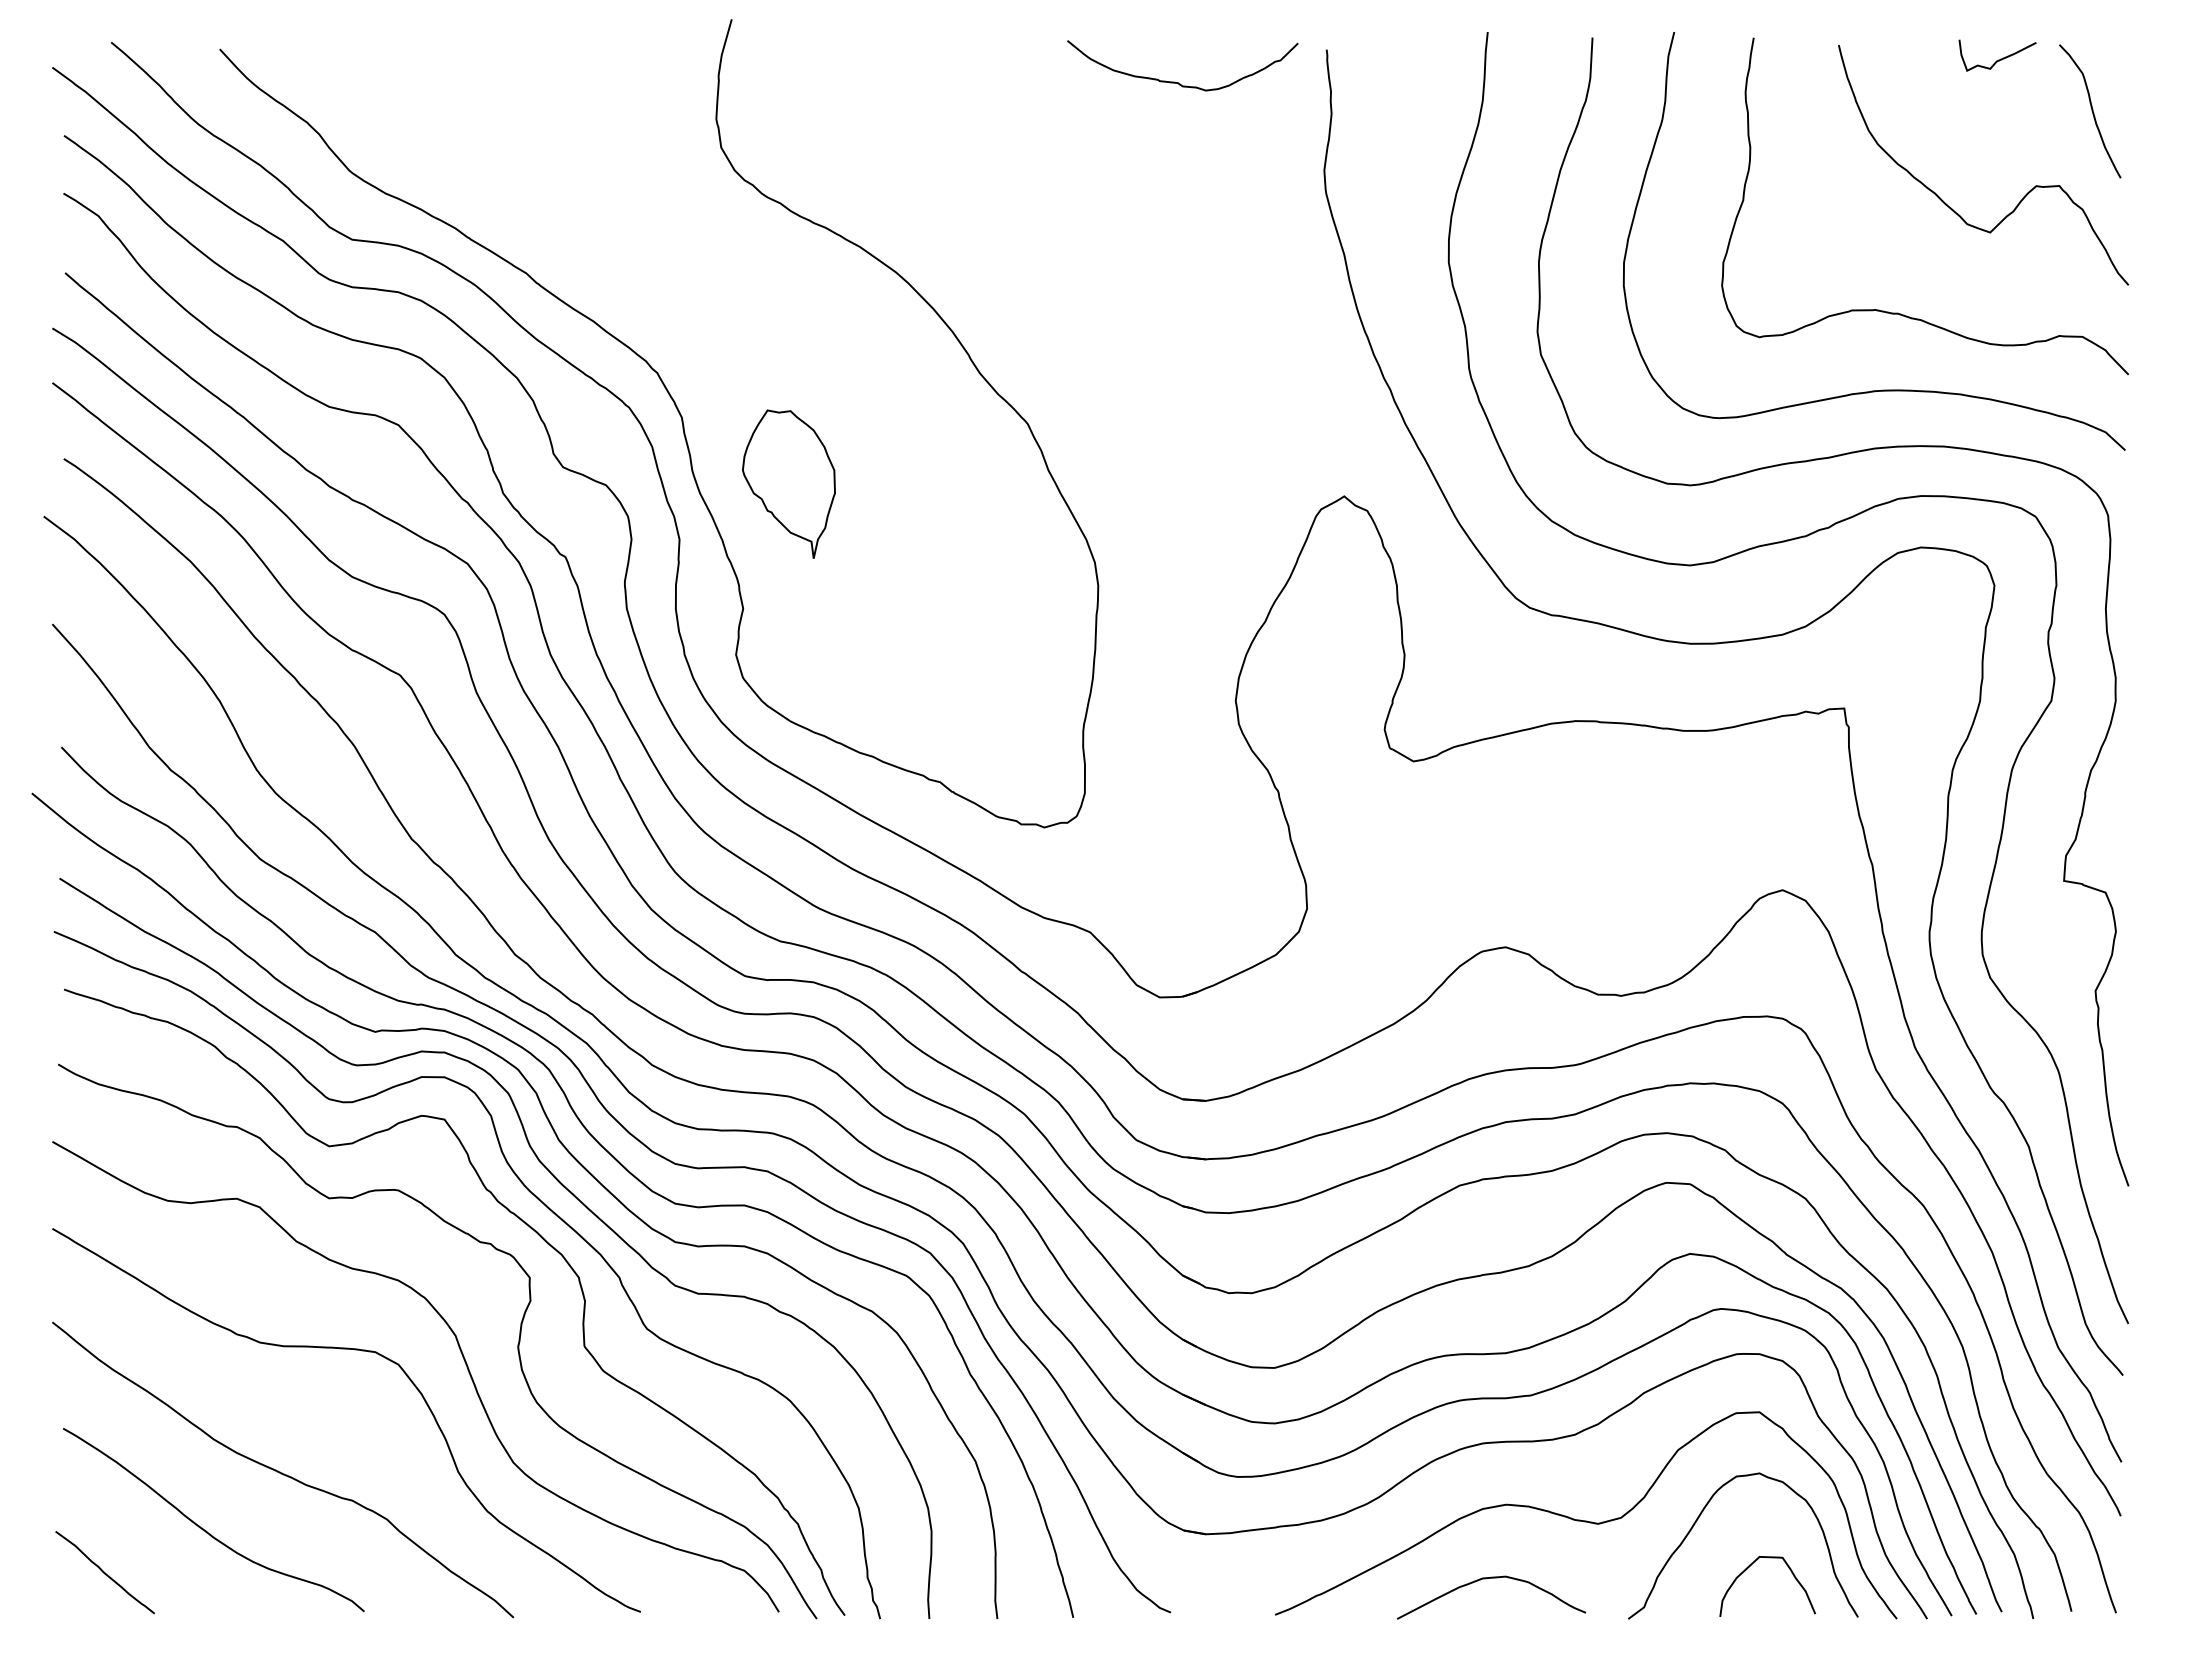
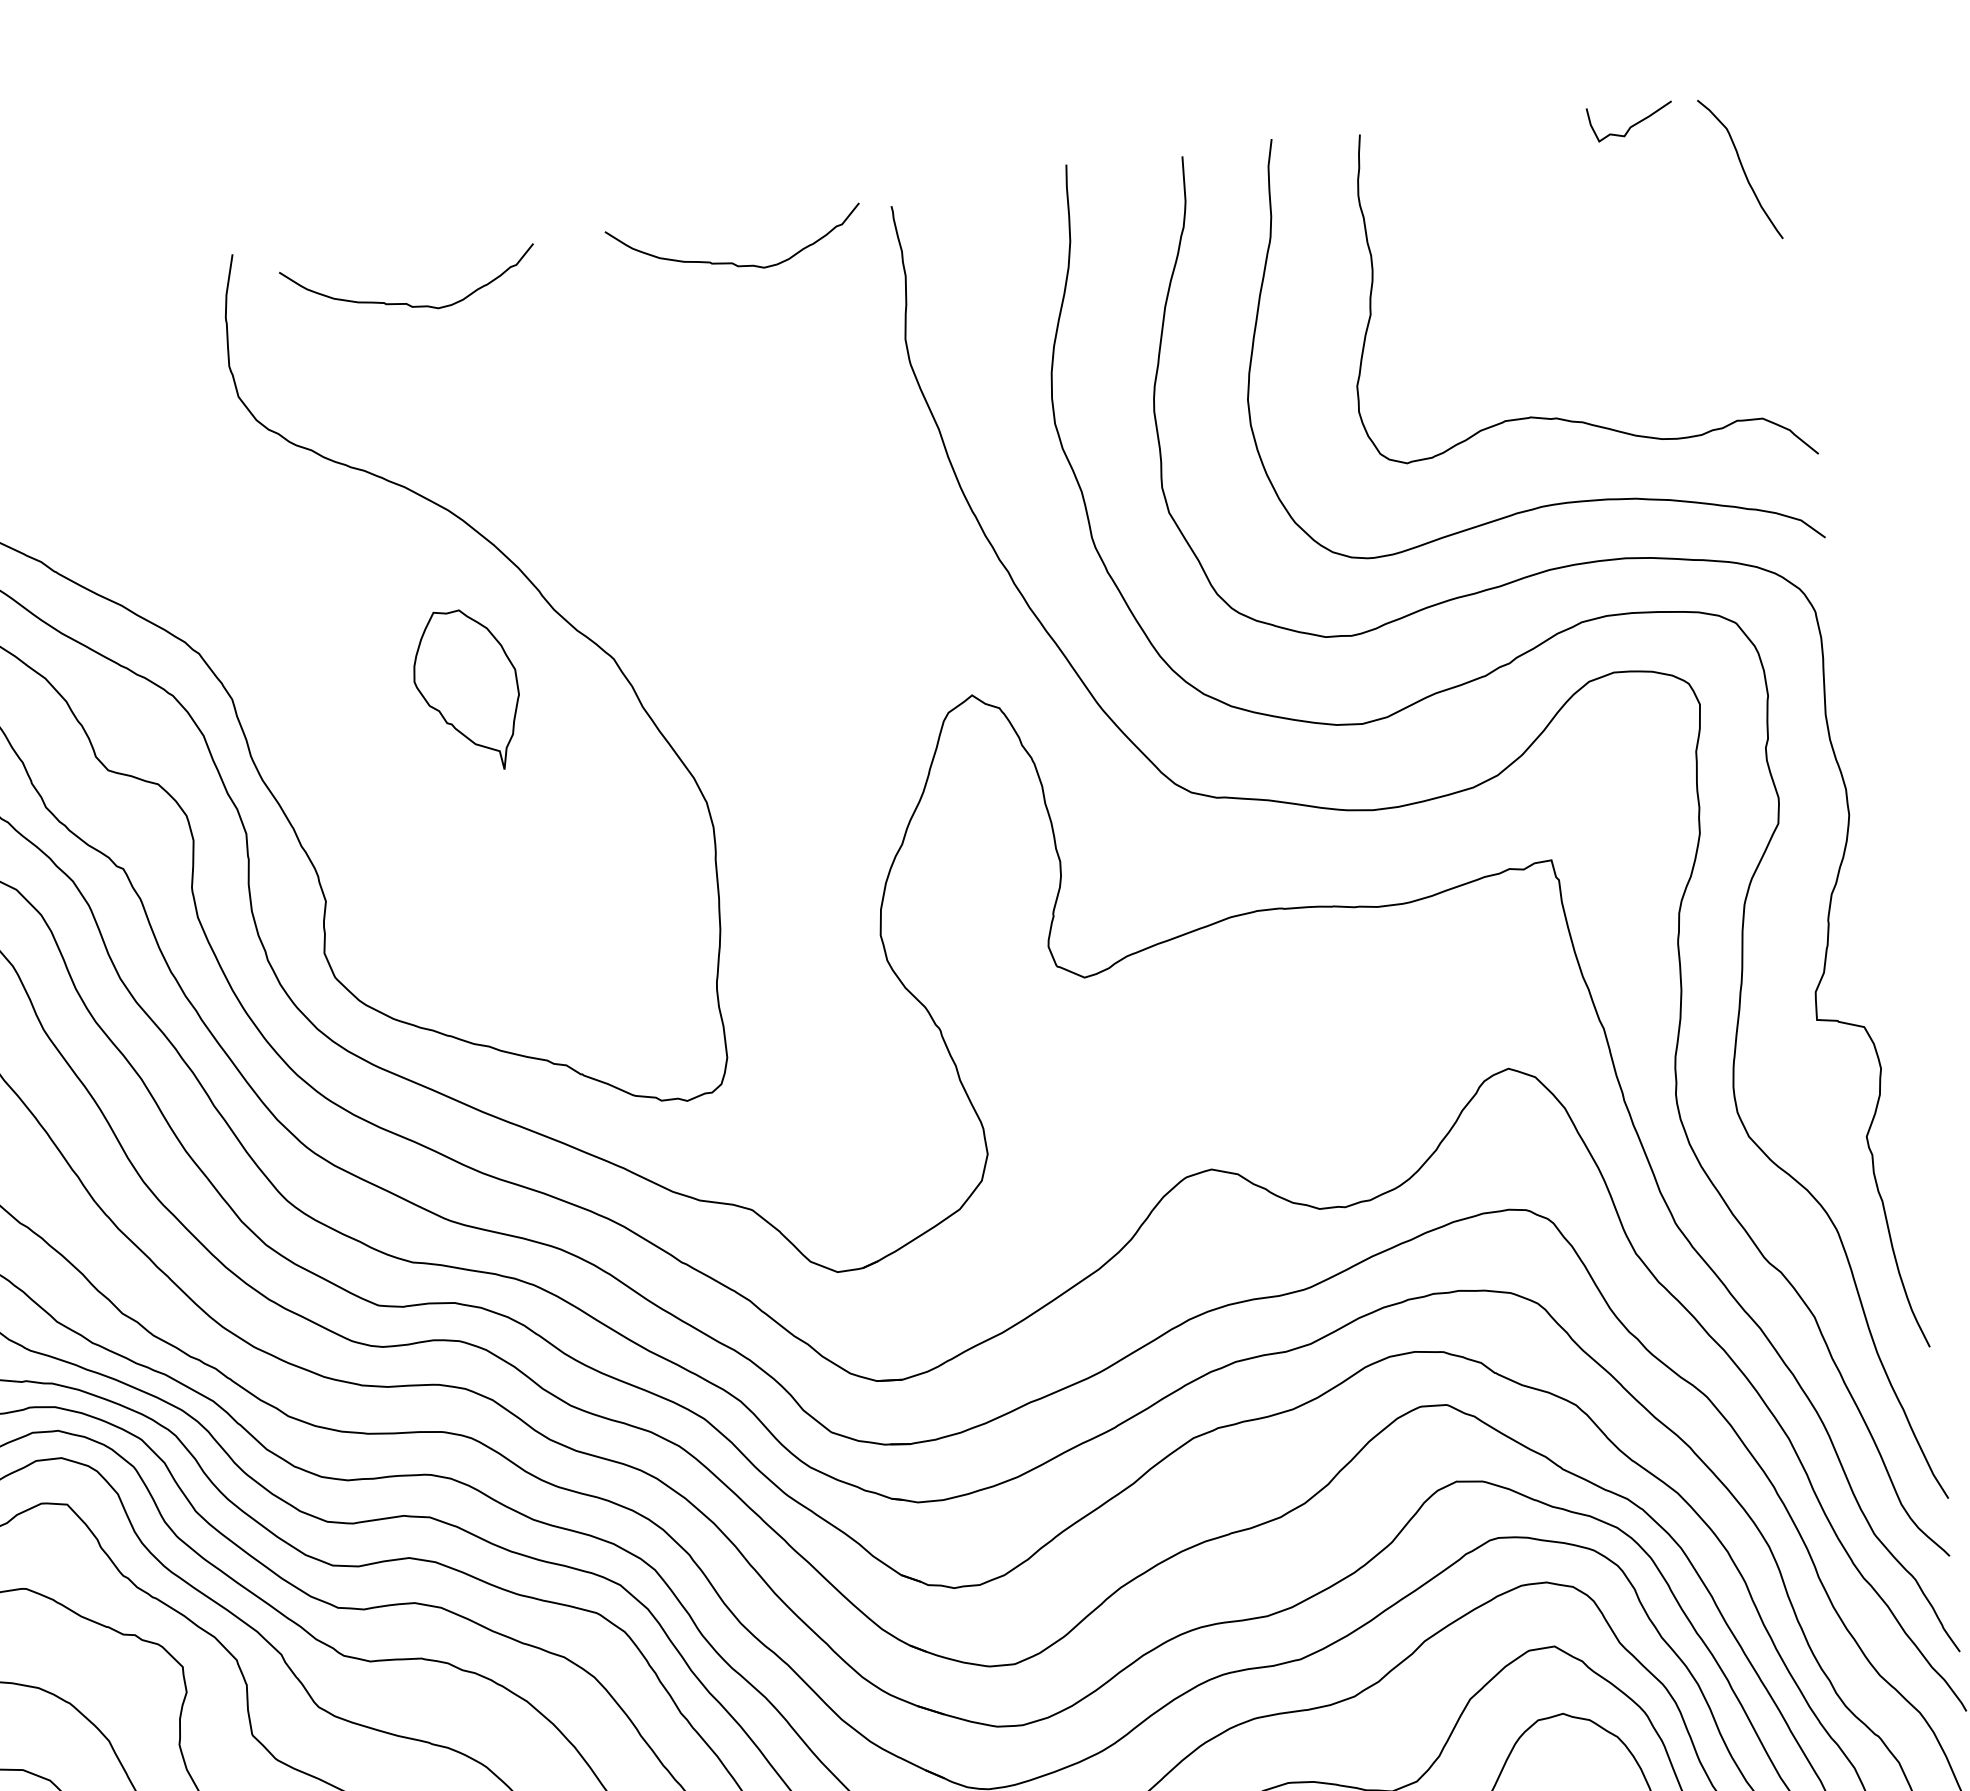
curve: (879, 81) -> (403, 302), added
curve: (2023, 196) -> (1678, 272), removed
part: (788, 483) -> (466, 690), moved

